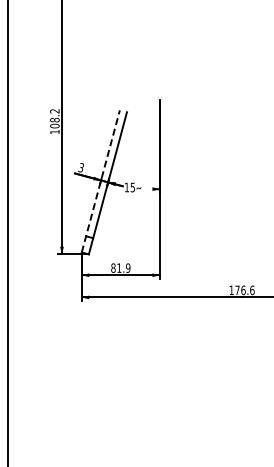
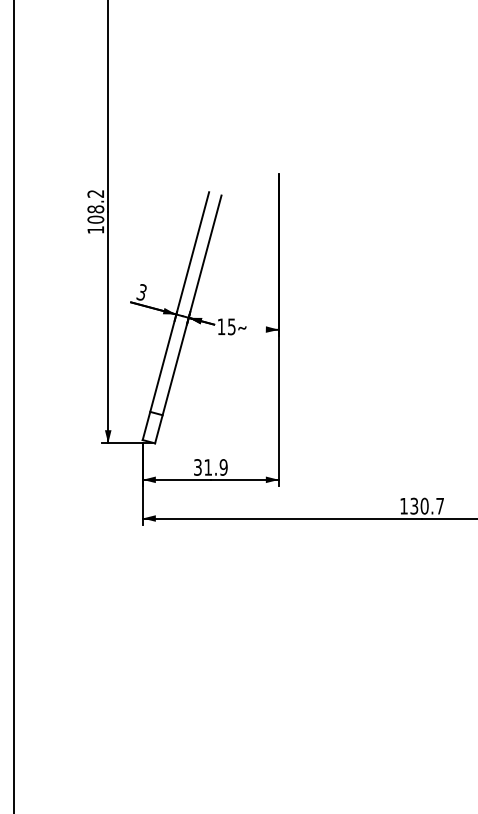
line: (100, 181) -> (175, 316), dashed -> solid
text: (113, 267) -> (198, 466), 81.9 -> 31.9
text: (244, 290) -> (426, 506), 176.6 -> 130.7

